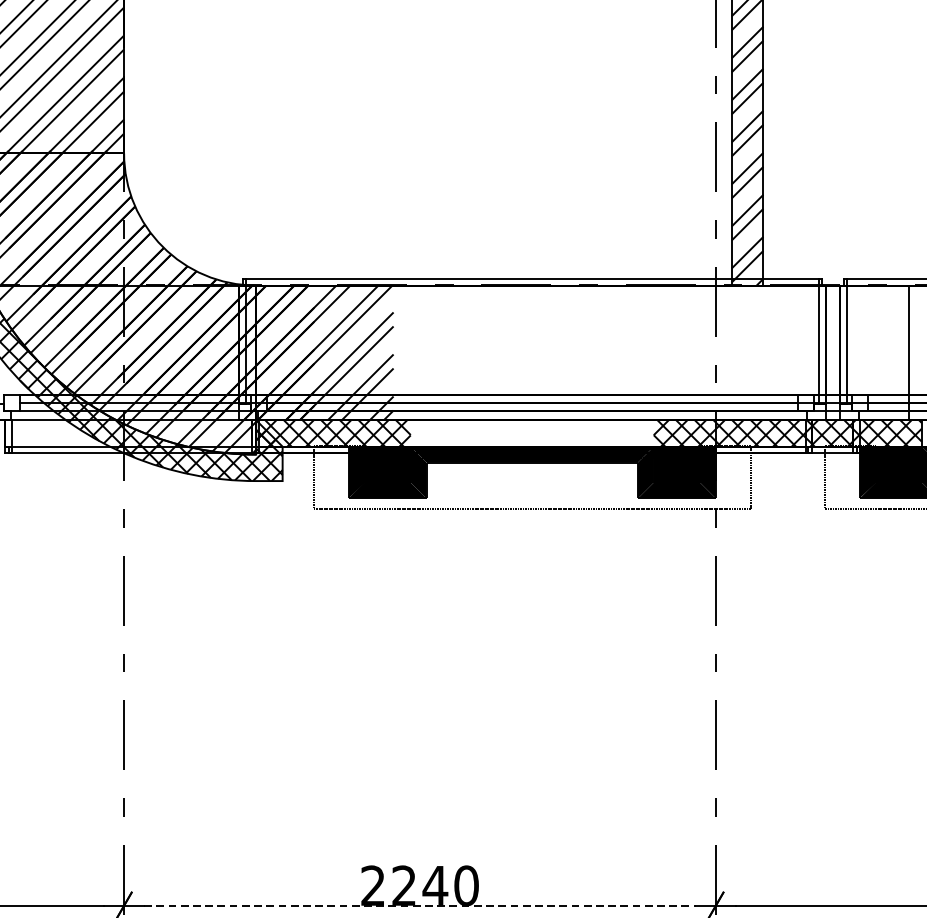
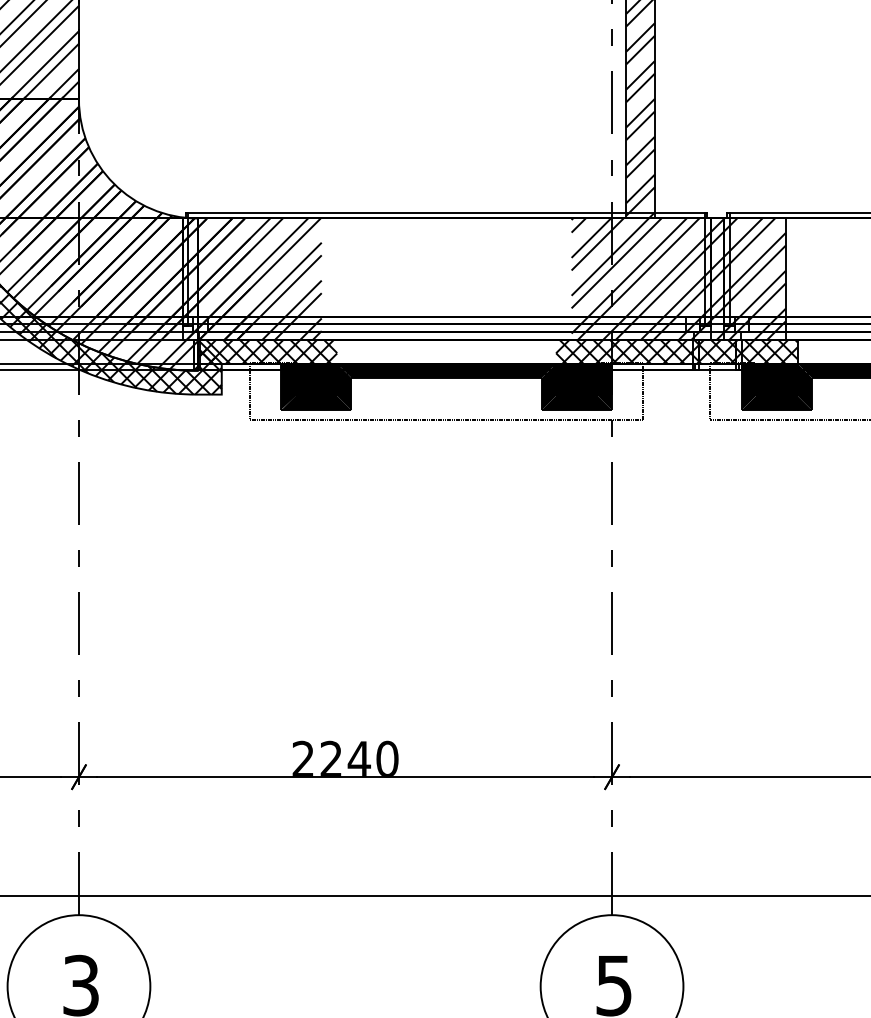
hatch: (789, 352) -> (678, 278), added
line: (421, 906) -> (346, 777), dashed -> solid

